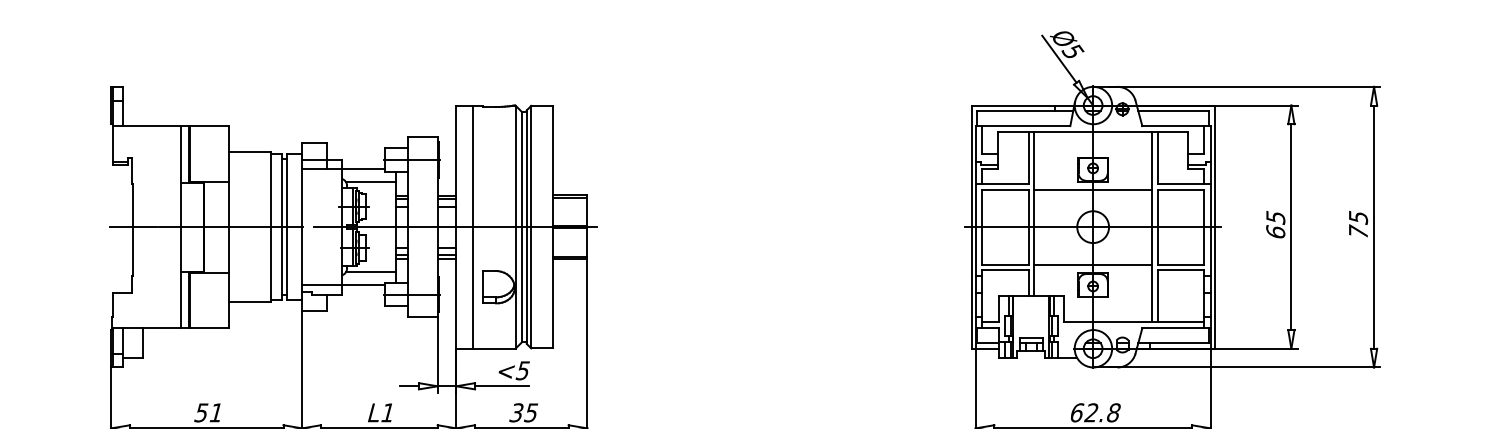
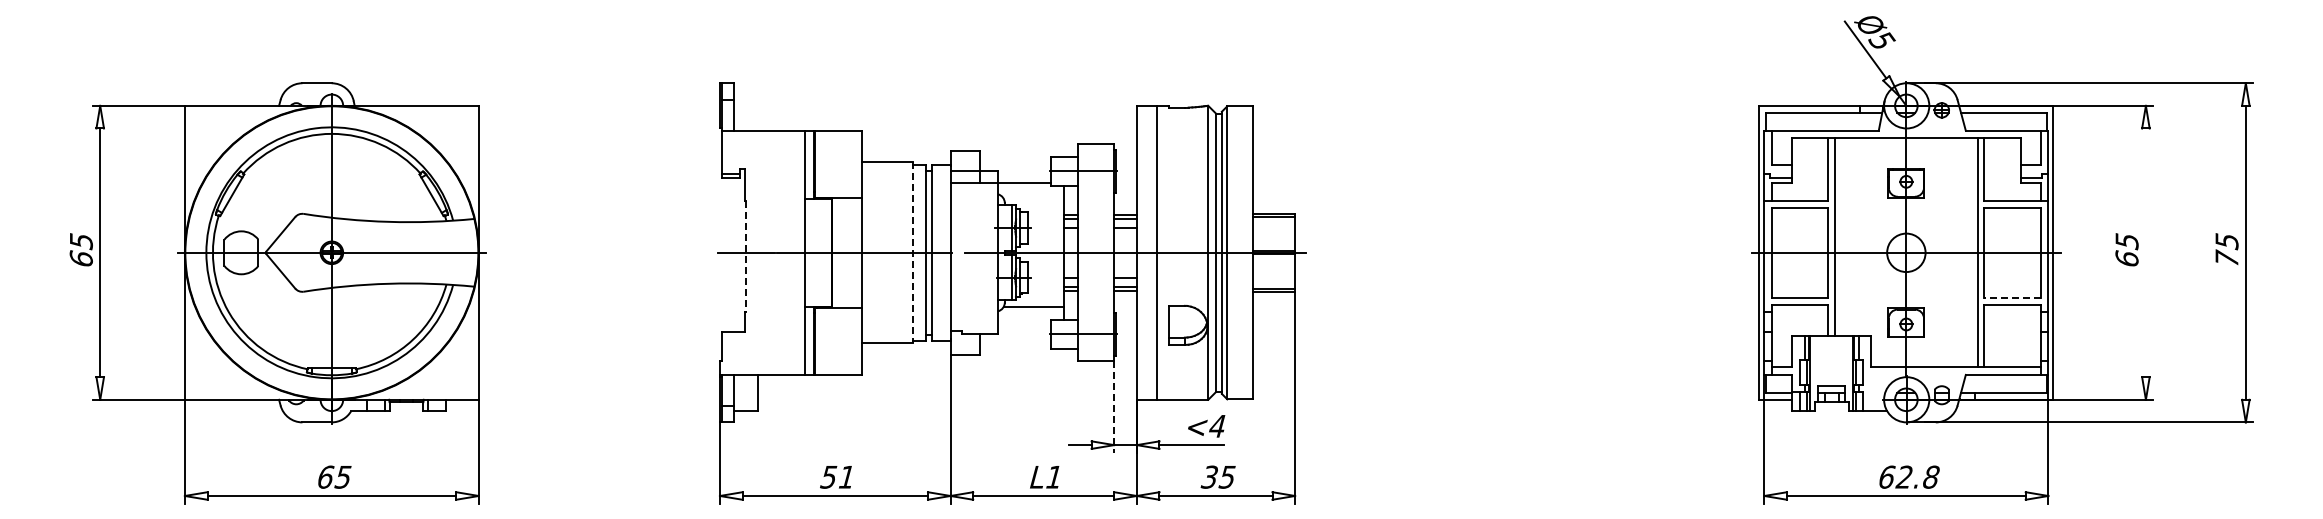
line: (370, 182) -> (1033, 198), removed
line: (1093, 189) -> (1906, 207), removed
line: (1291, 226) -> (2145, 252), removed
line: (270, 227) -> (912, 253), solid -> dashed
line: (132, 230) -> (745, 256), solid -> dashed
line: (1093, 264) -> (1906, 298), removed
line: (1180, 264) -> (2012, 298), solid -> dashed
line: (343, 284) -> (1000, 322), removed
line: (437, 355) -> (1114, 407), solid -> dashed
text: (522, 370) -> (1216, 426), <5 -> <4

